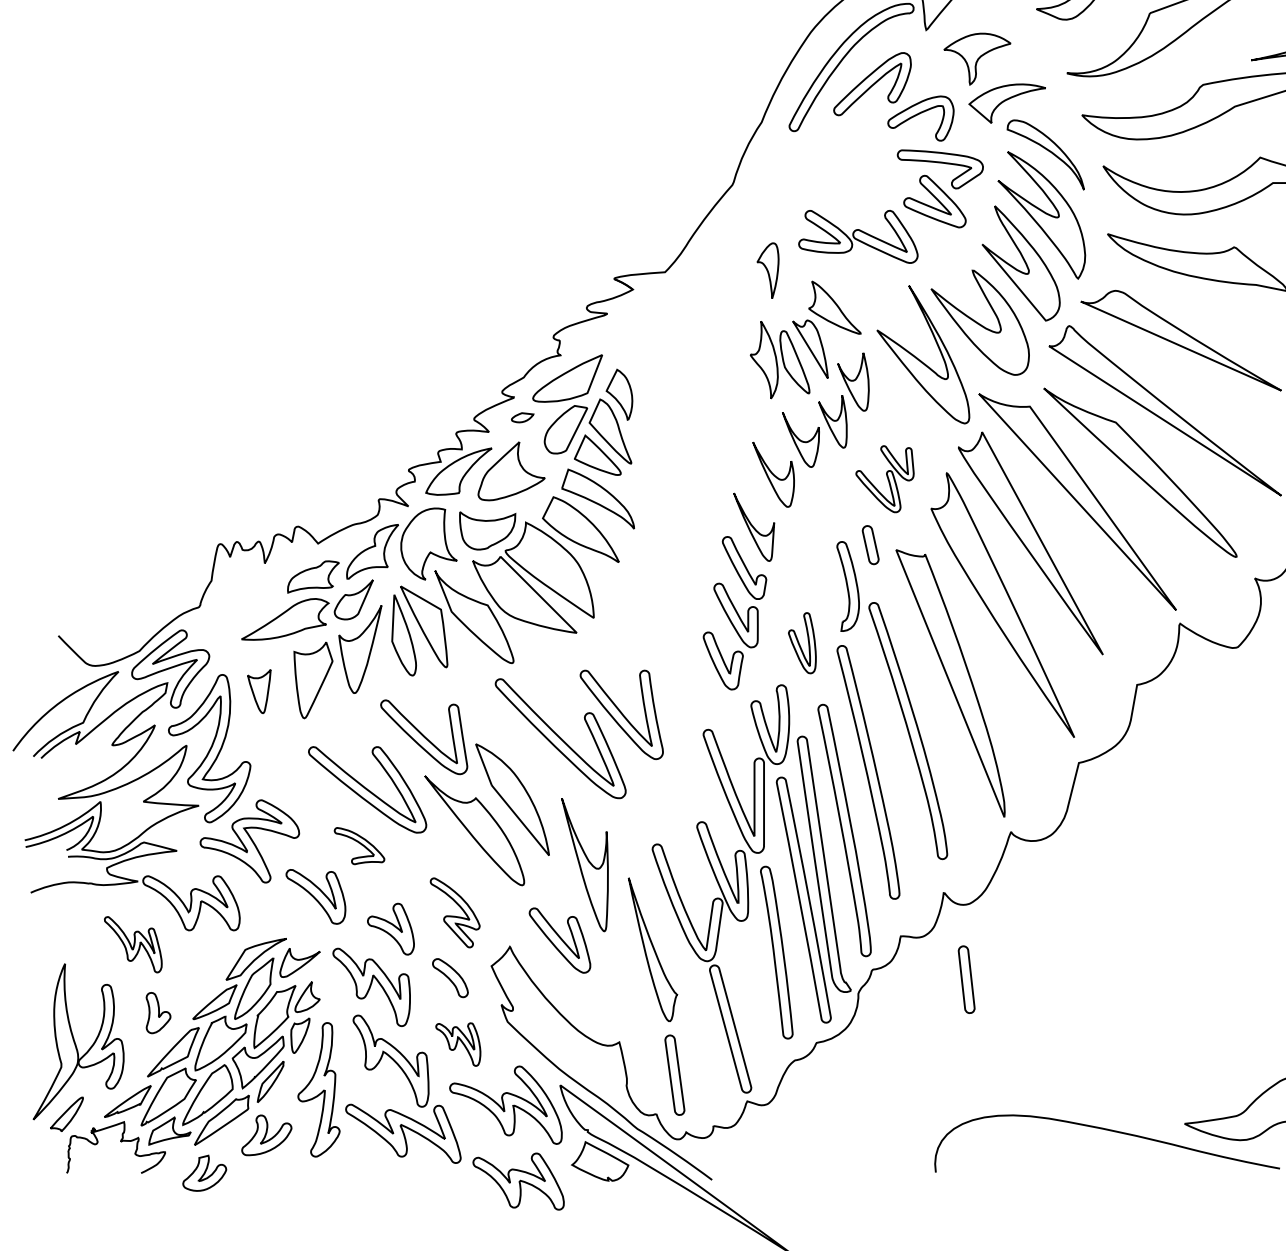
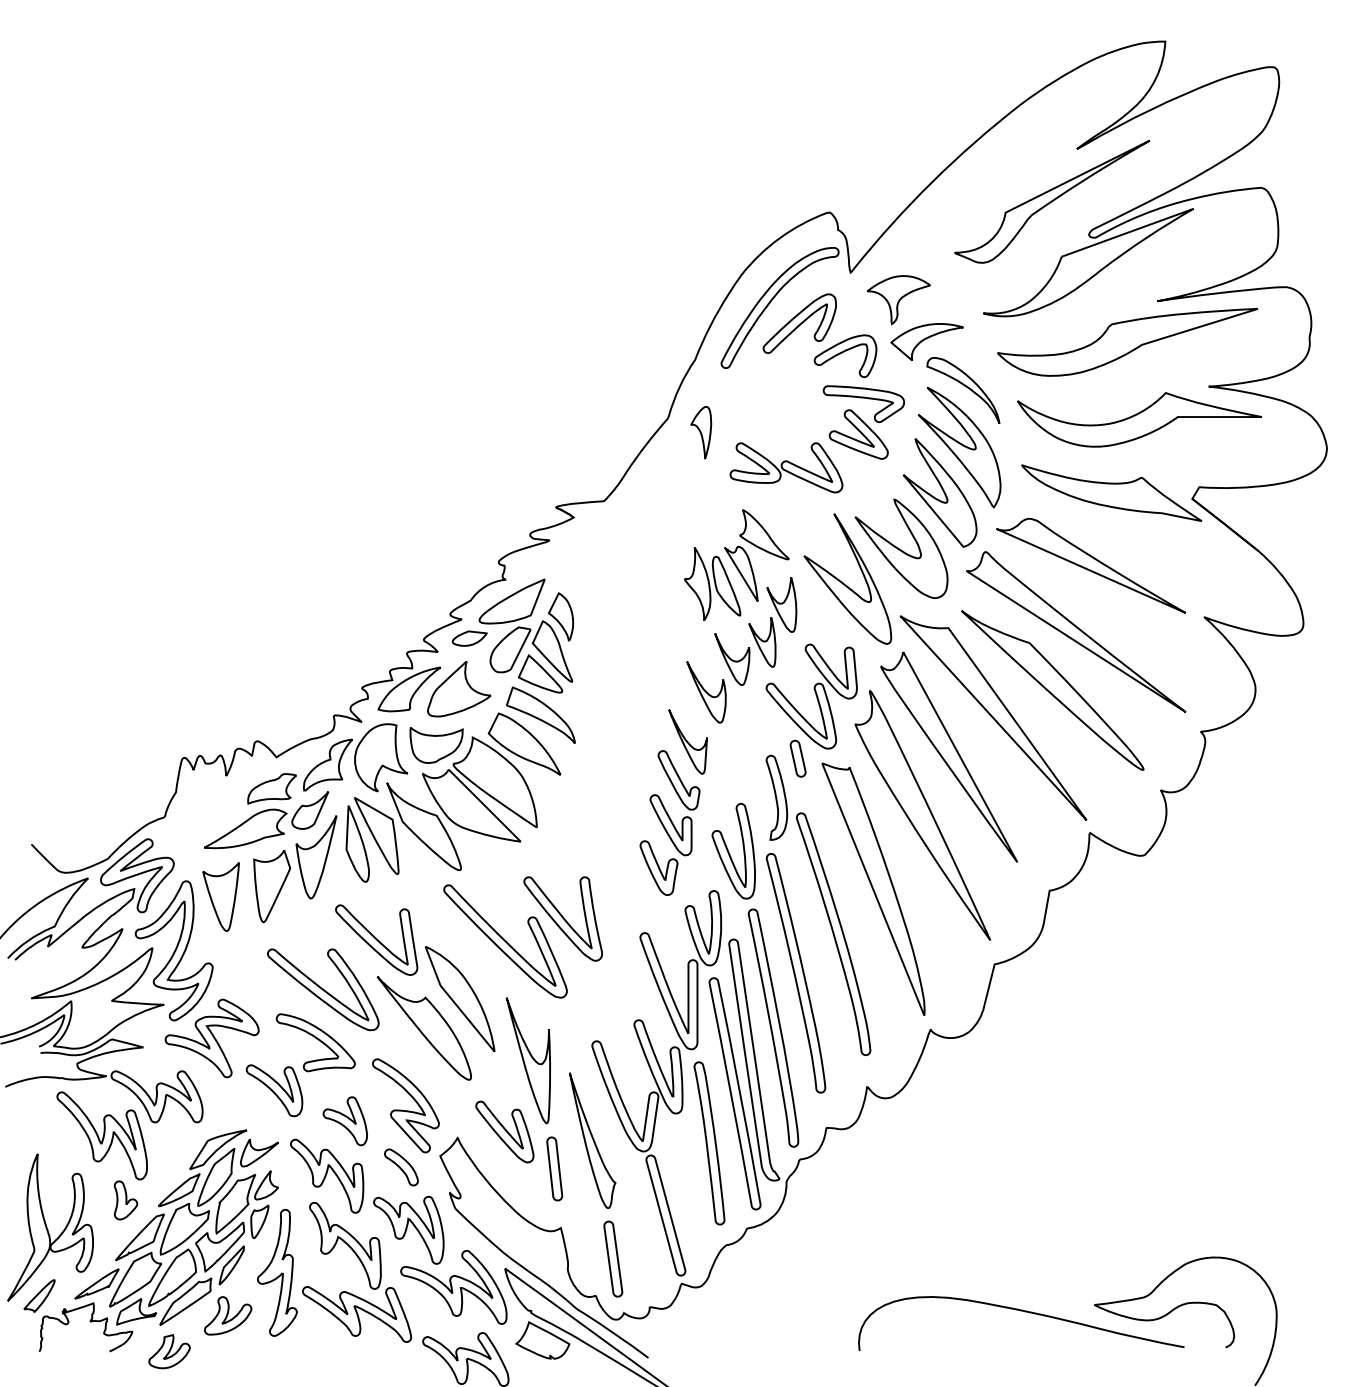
part: (768, 270) -> (701, 432), moved
part: (522, 417) -> (469, 638), size x1.67
part: (884, 479) -> (811, 696), size x1.67
part: (802, 643) -> (733, 851), size x1.67
part: (258, 691) -> (220, 896), size x1.67
part: (359, 845) -> (315, 1042), size x1.67
part: (454, 912) -> (405, 1105), size x1.43
part: (132, 944) -> (101, 1135), size x1.67
part: (966, 979) -> (554, 1168), moved
part: (457, 1043) -> (408, 1229), size x1.67

